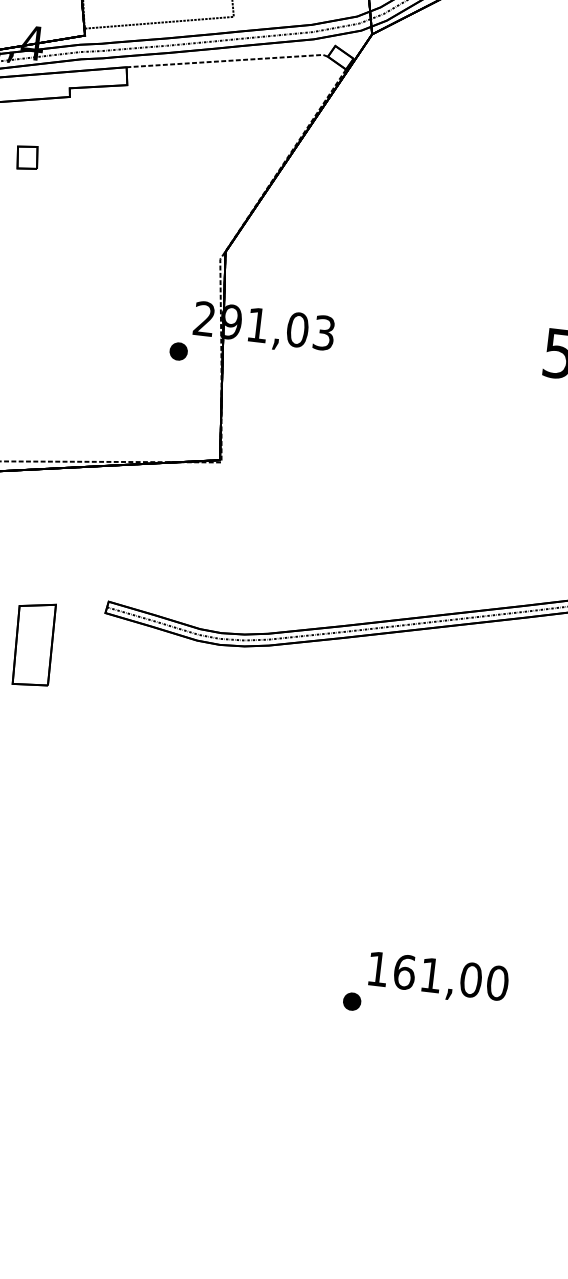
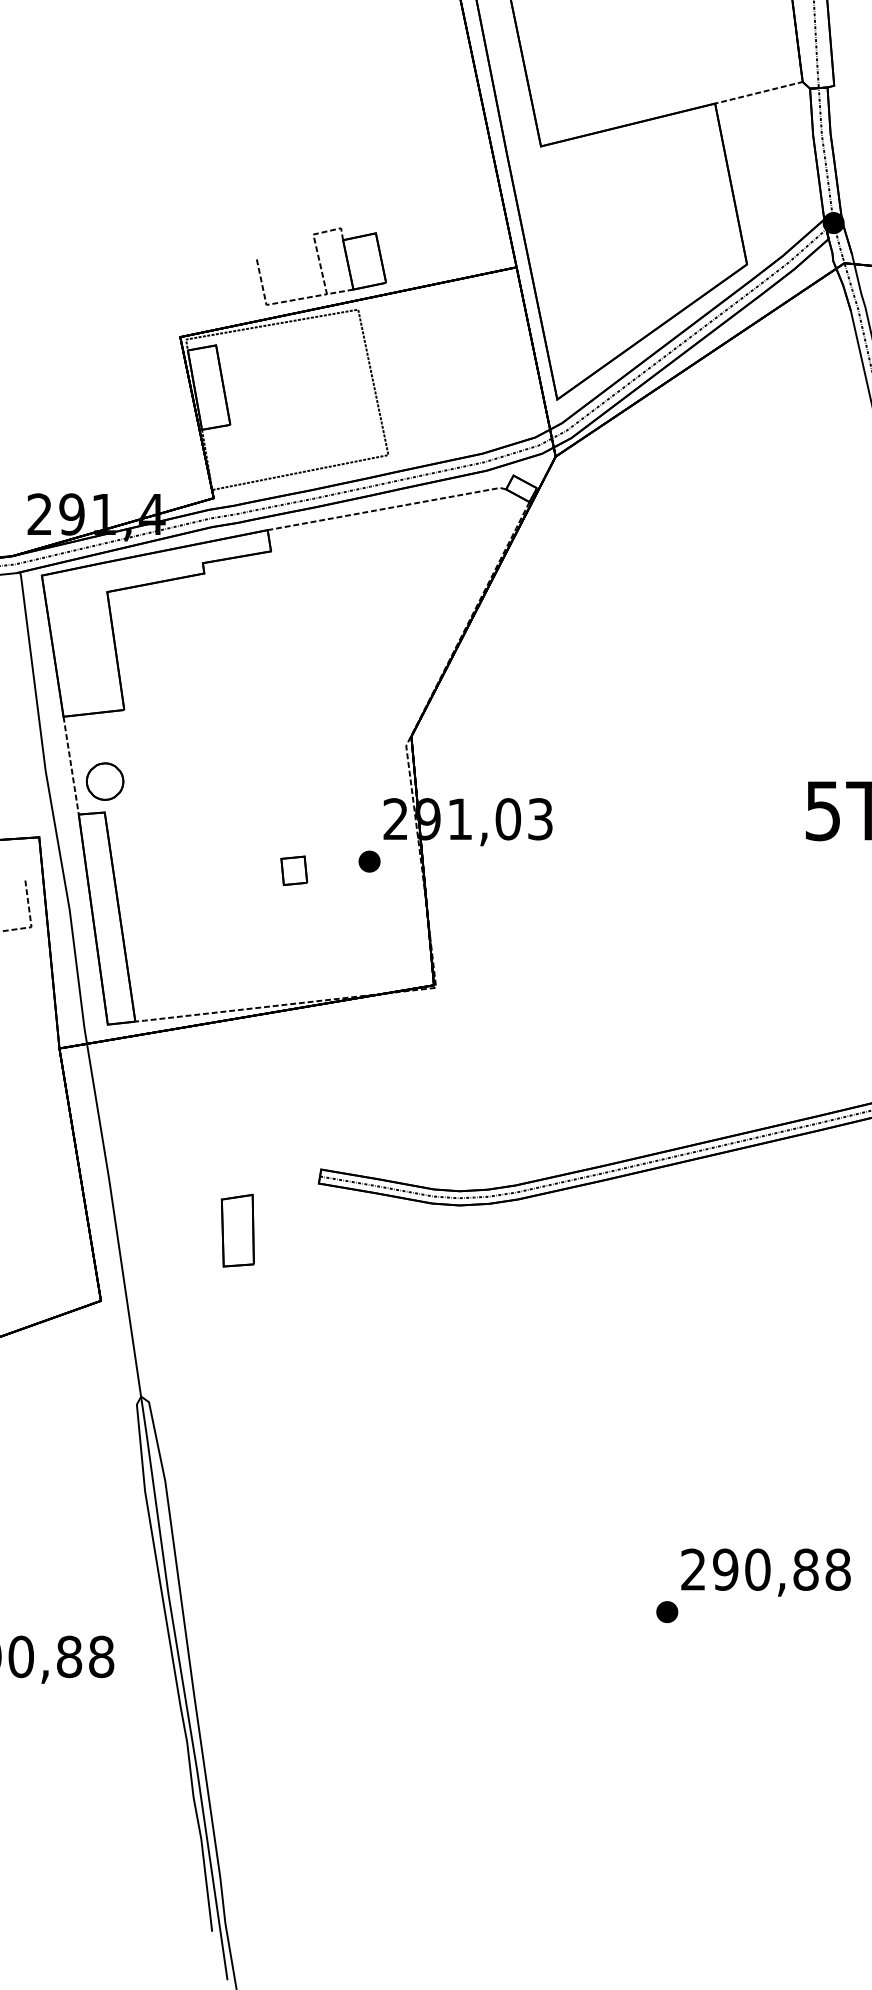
part: (27, 157) -> (294, 870), moved
part: (33, 644) -> (237, 1230), size x0.71
text: (437, 975) -> (765, 1569), 161,00 -> 290,88

